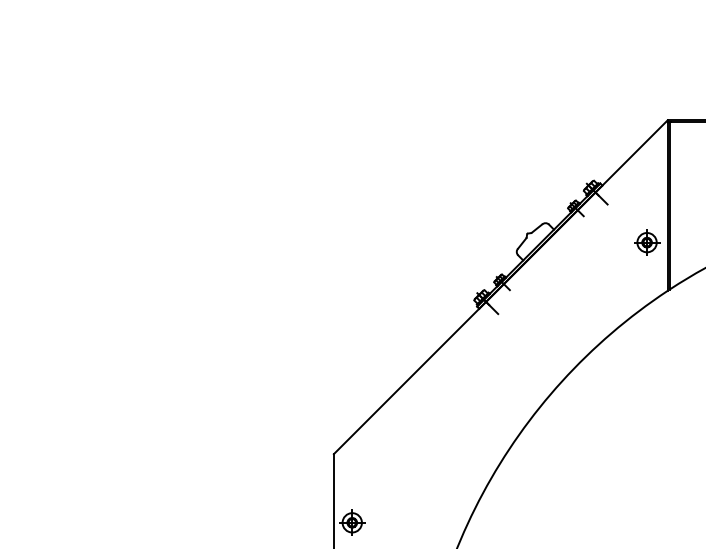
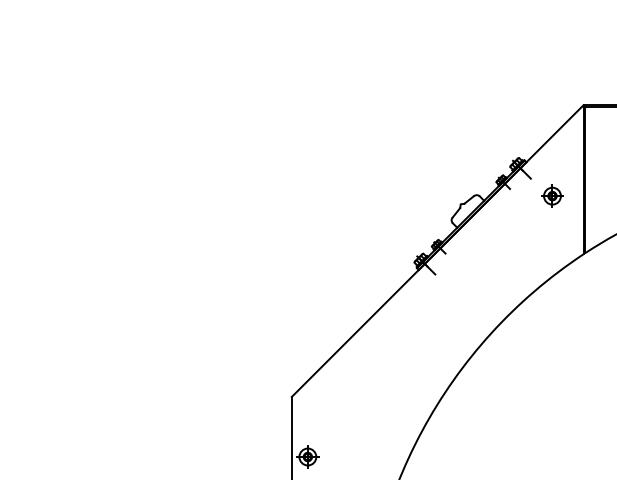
part: (647, 241) -> (552, 195), moved

